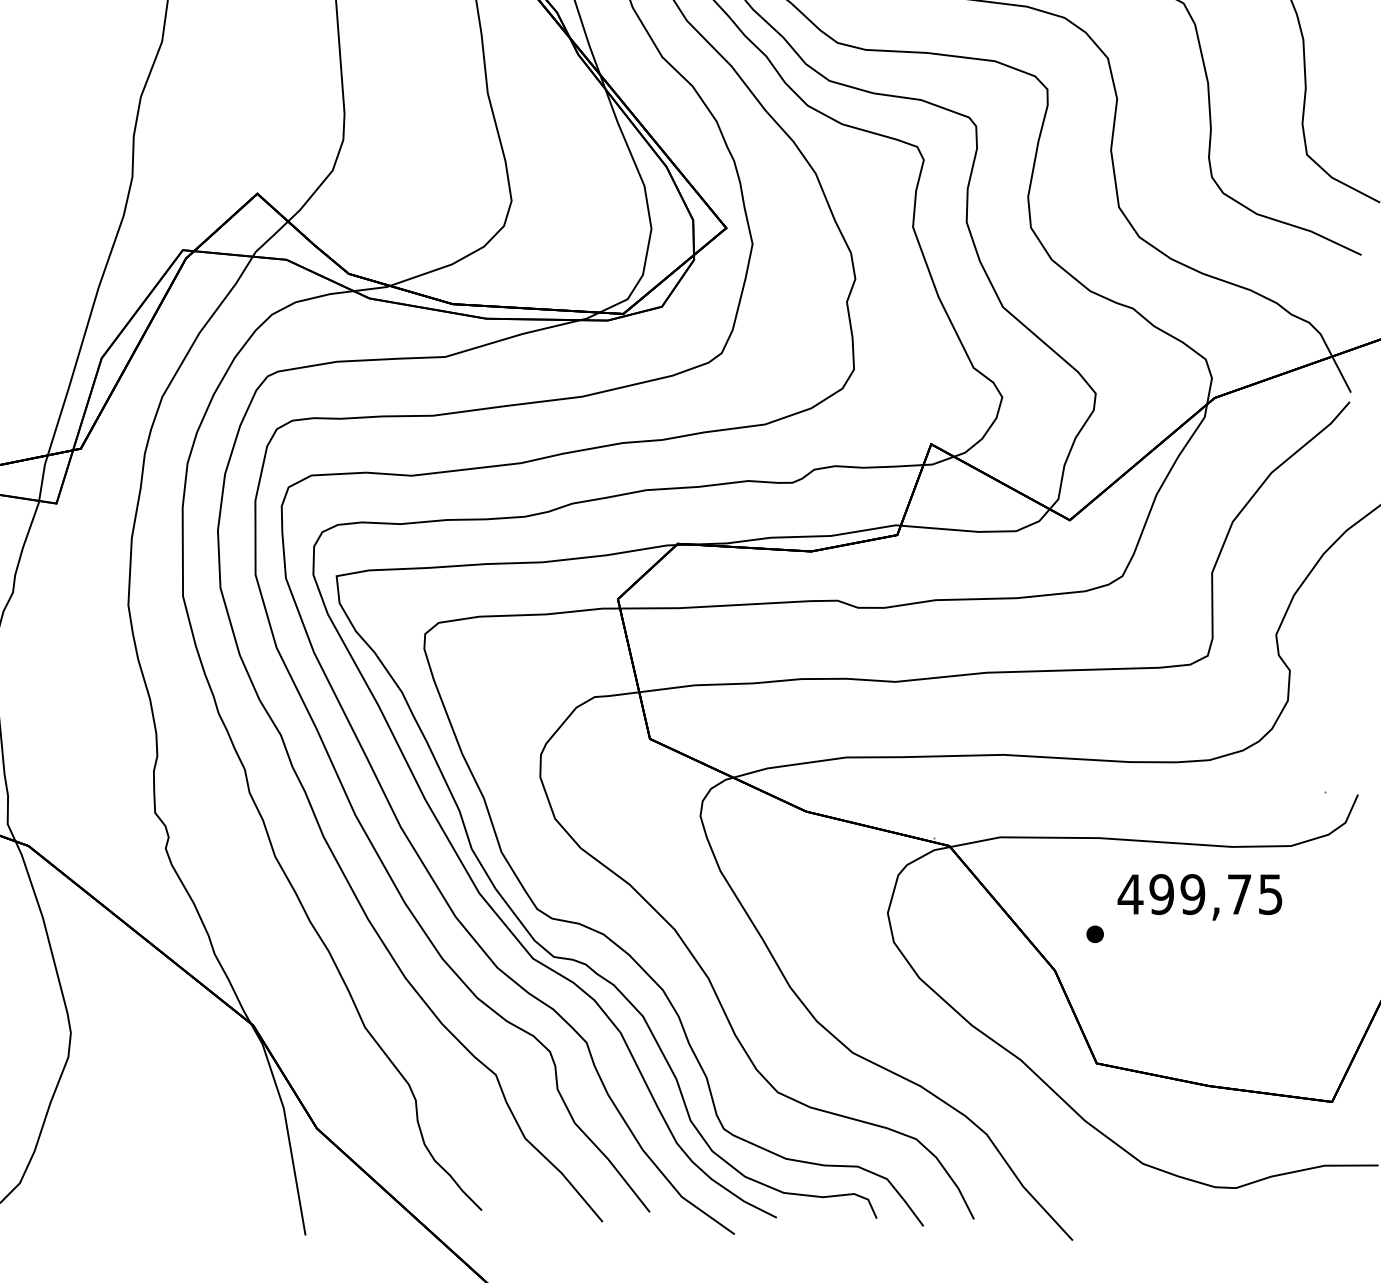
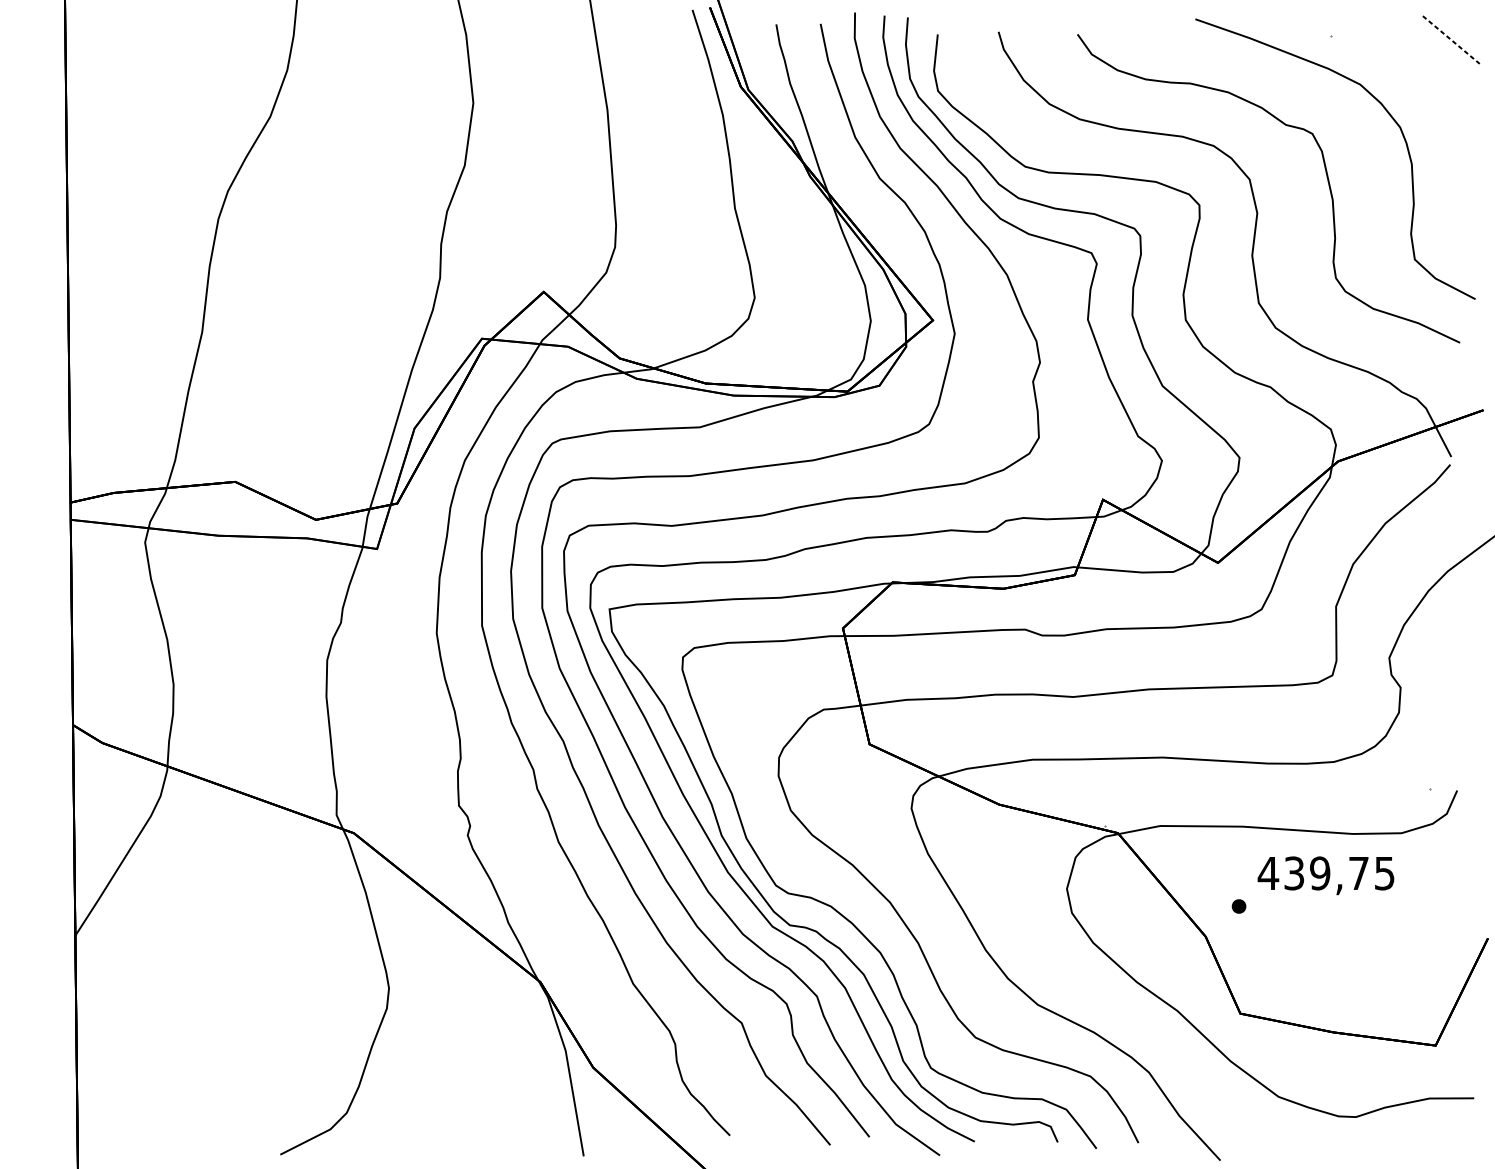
text: (1161, 894) -> (1294, 873), 499,75 -> 439,75

